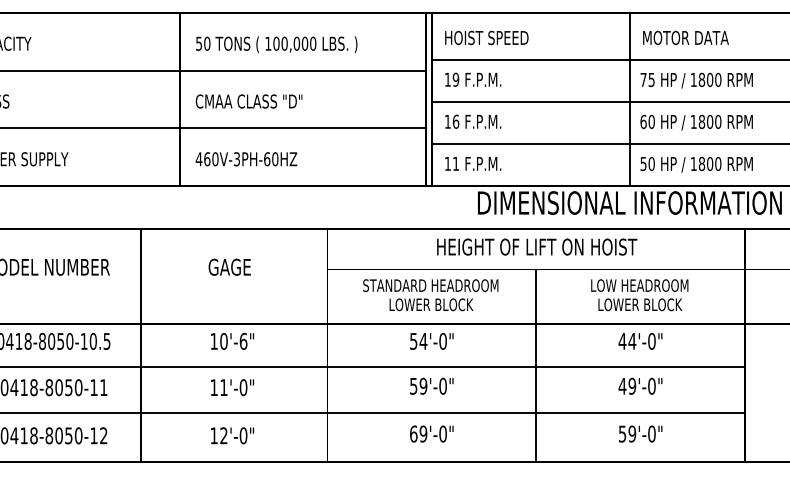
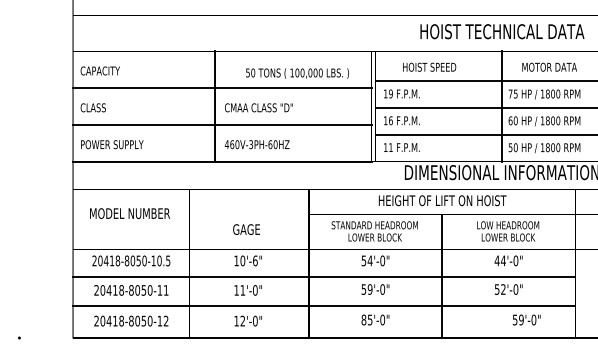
text: (486, 36) -> (429, 66), moved
text: (685, 36) -> (549, 66), moved
text: (276, 44) -> (297, 73), moved
text: (229, 267) -> (246, 229), moved
text: (626, 386) -> (499, 289), 49'-0" -> 52'-0"
text: (417, 433) -> (366, 319), 69'-0" -> 85'-0"
text: (640, 433) -> (526, 319), moved

